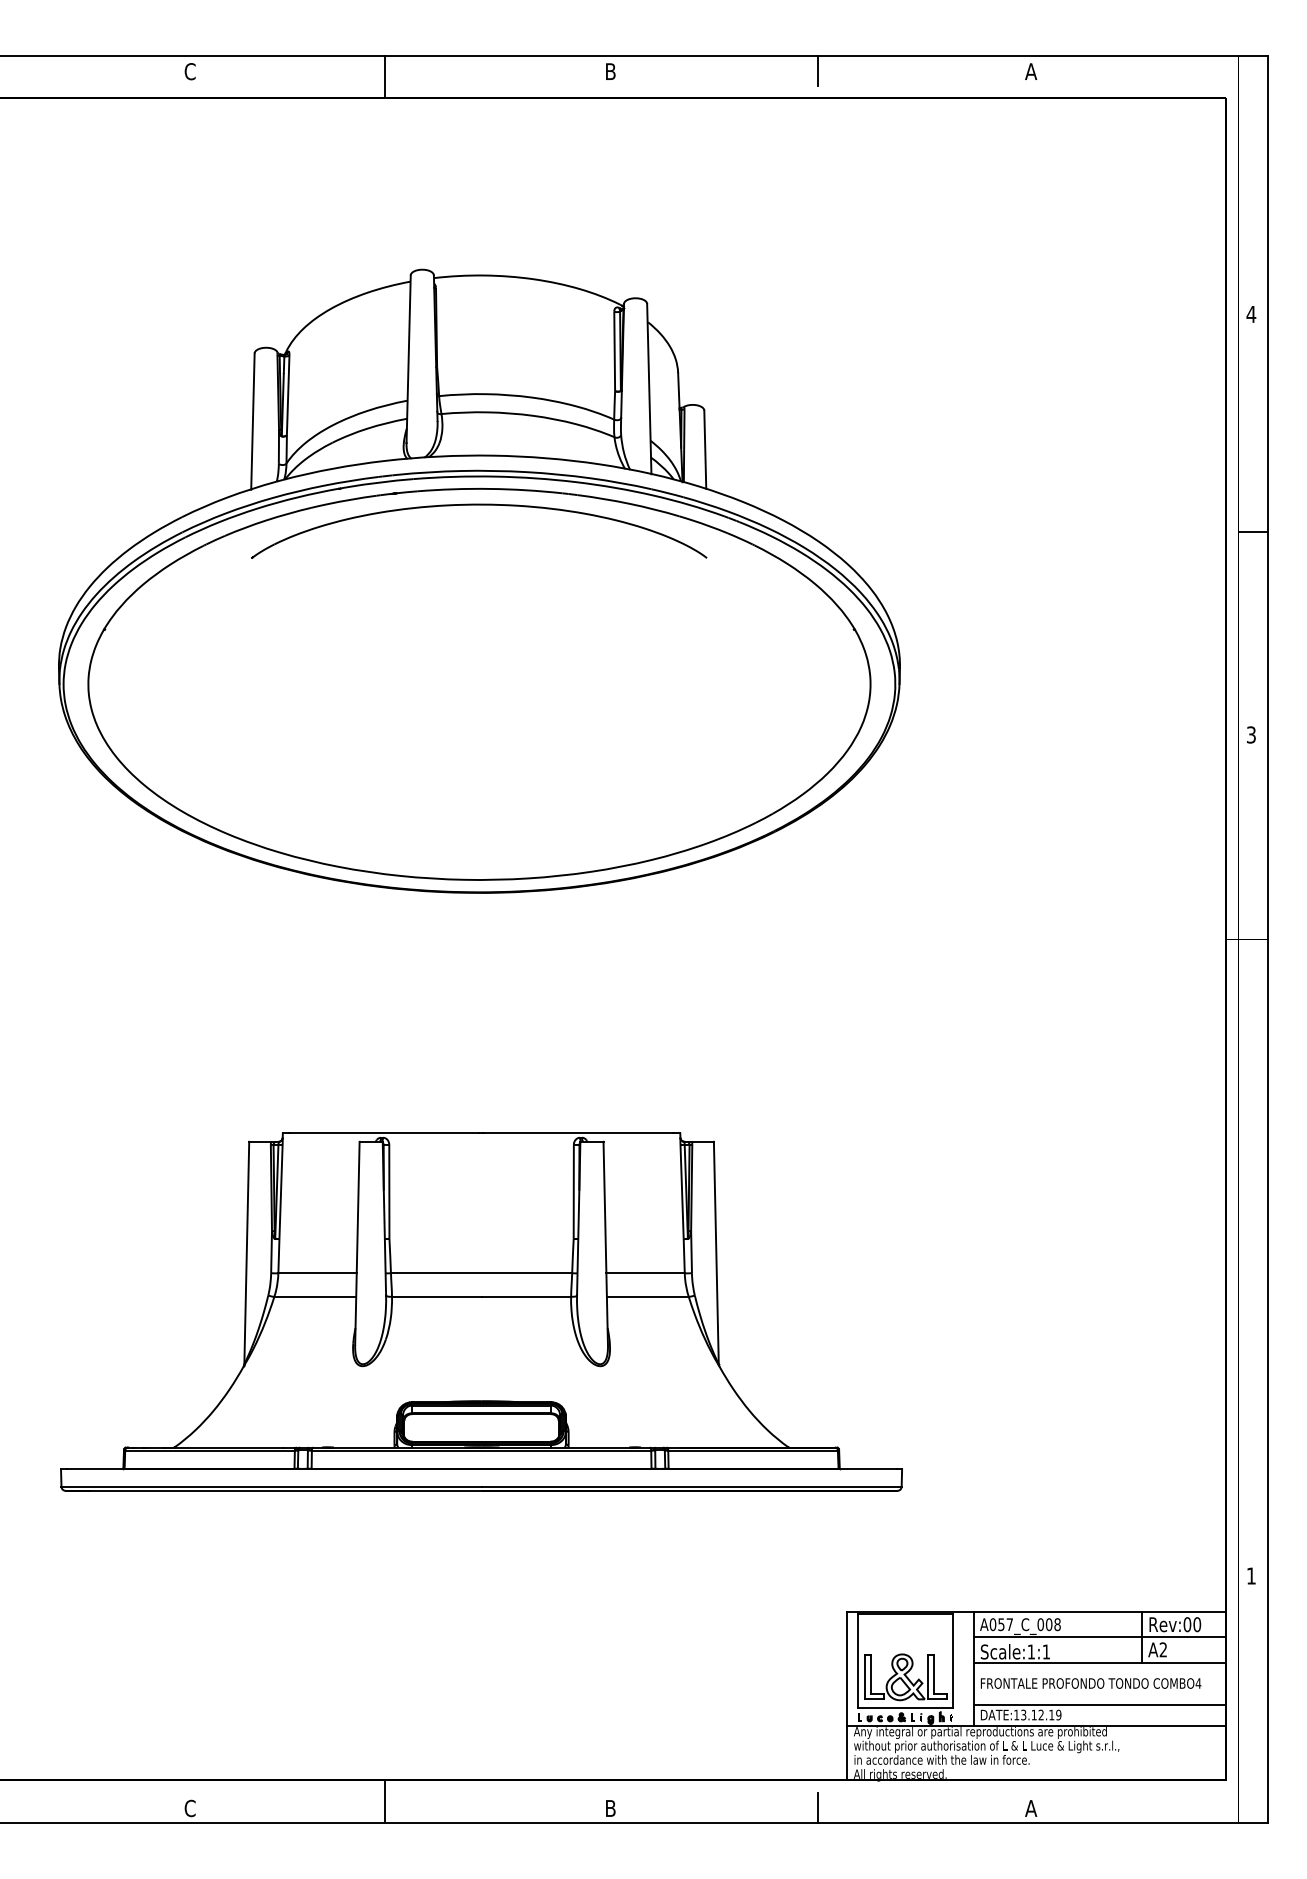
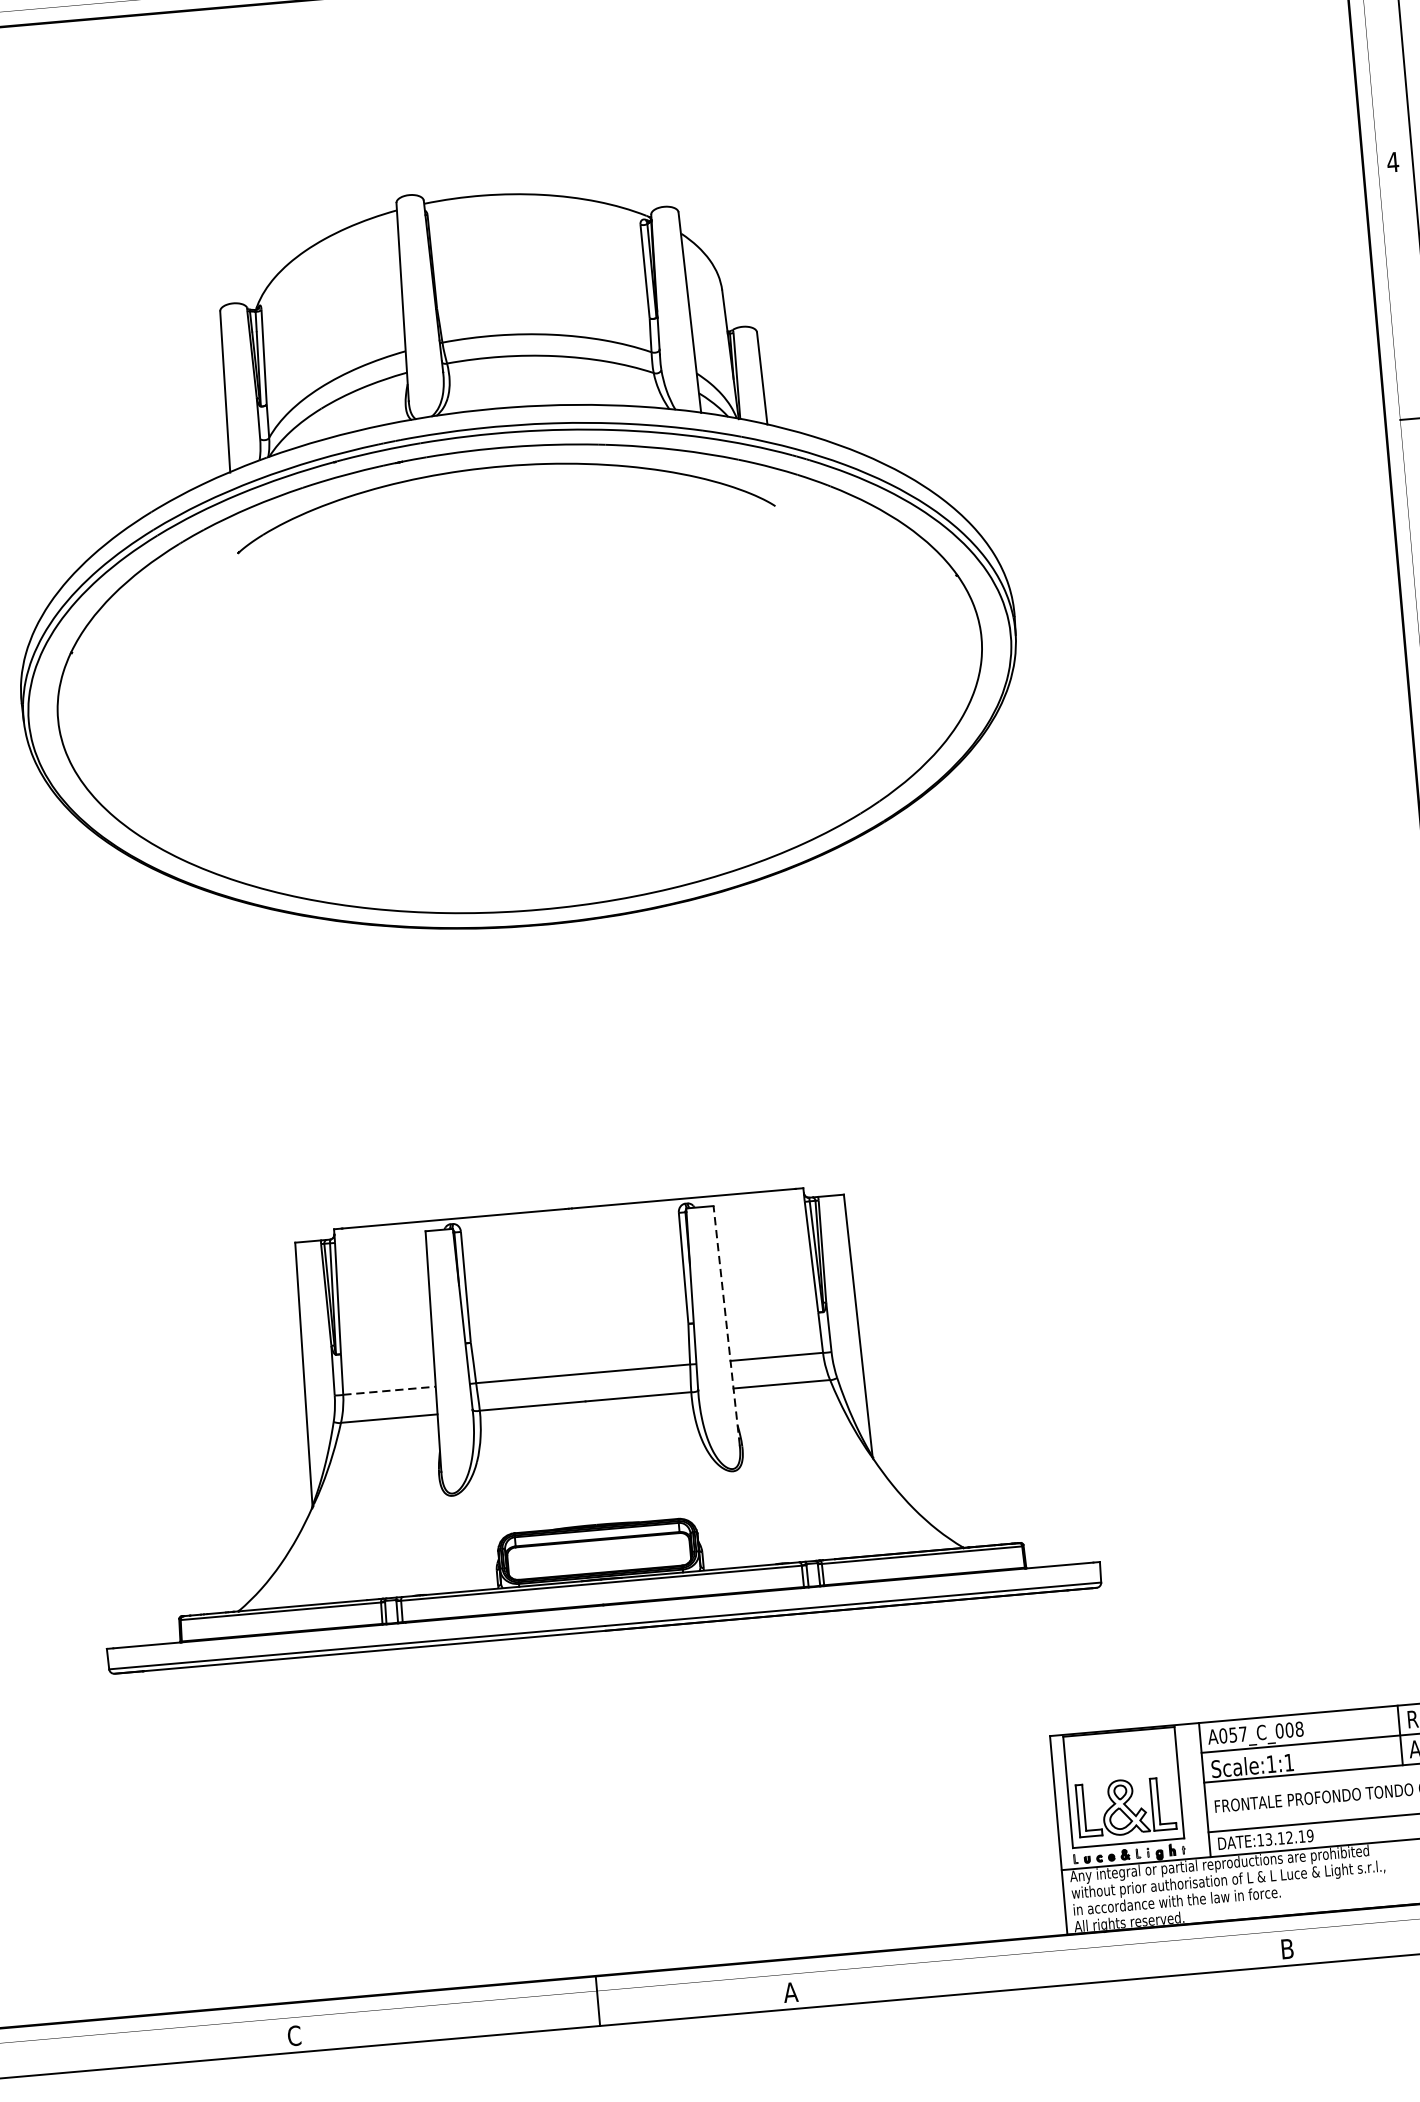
line: (605, 1243) -> (726, 1325), solid -> dashed
line: (318, 1273) -> (390, 1390), solid -> dashed
line: (384, 1801) -> (597, 2001), moved
line: (818, 1807) -> (1036, 1969), removed
text: (610, 1808) -> (790, 1992), B -> A
text: (1031, 1808) -> (1287, 1949), A -> B

